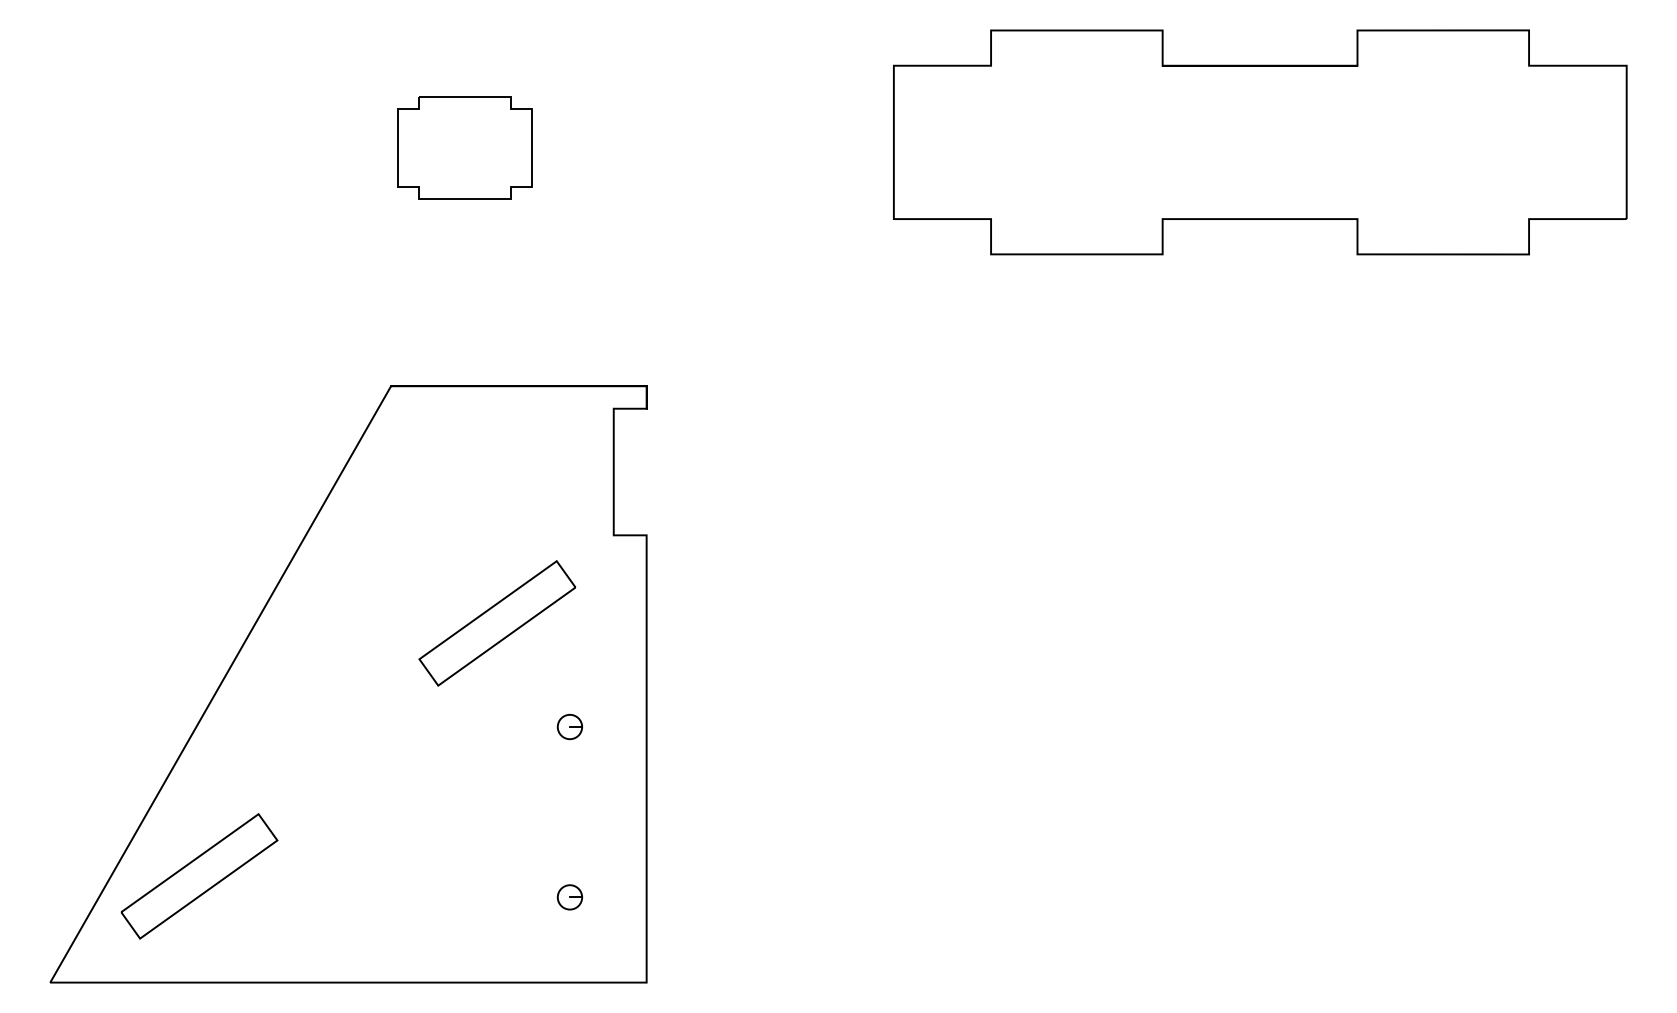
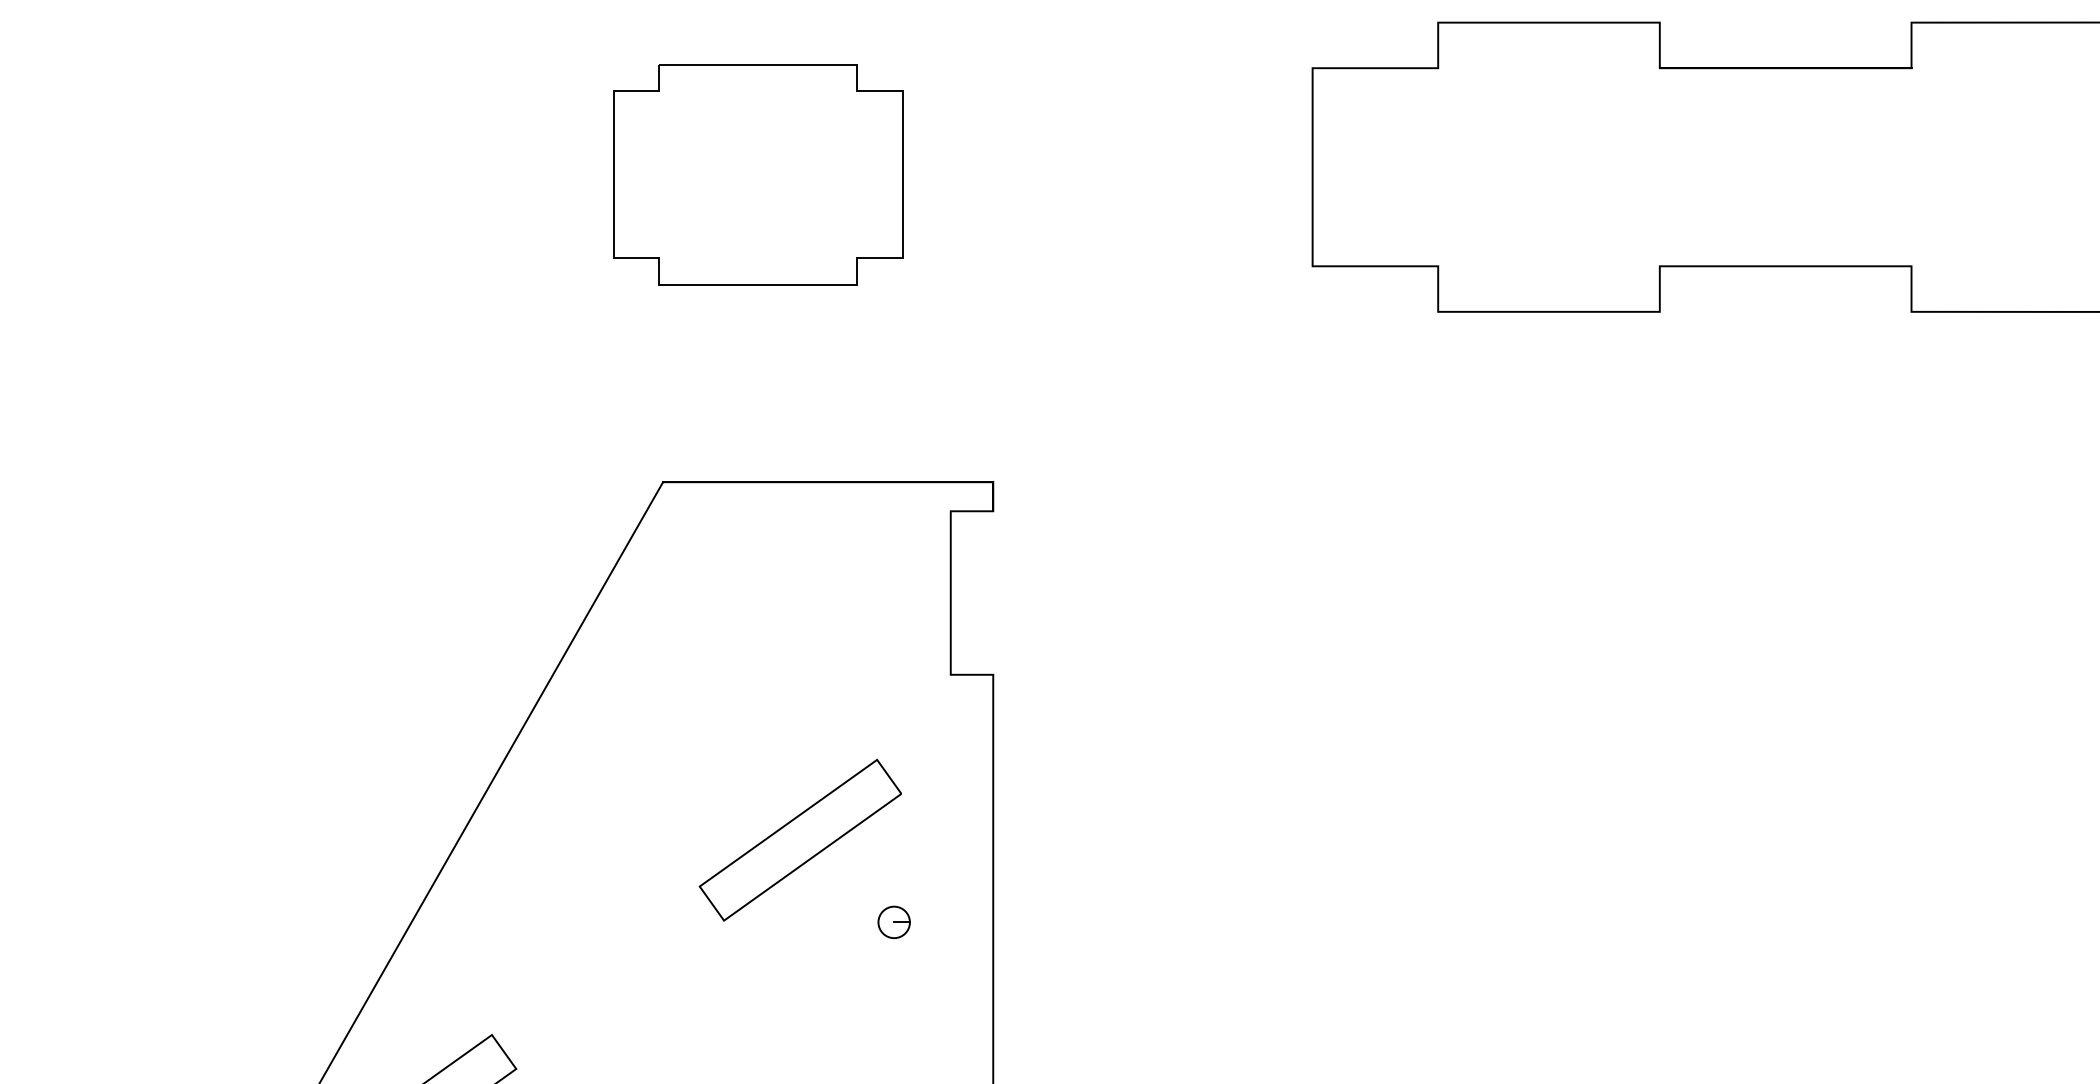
part: (464, 147) -> (757, 173), size x1.67
part: (497, 623) -> (800, 840), moved

